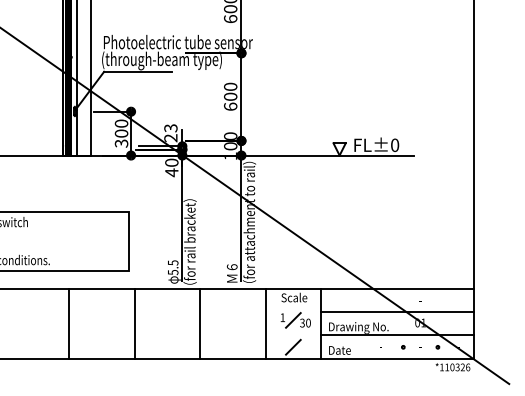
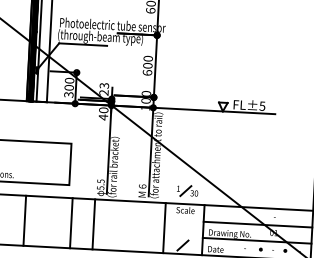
text: (394, 144) -> (262, 105), FL±0 -> FL±5
part: (295, 320) -> (187, 191), moved
line: (200, 323) -> (94, 223), moved

